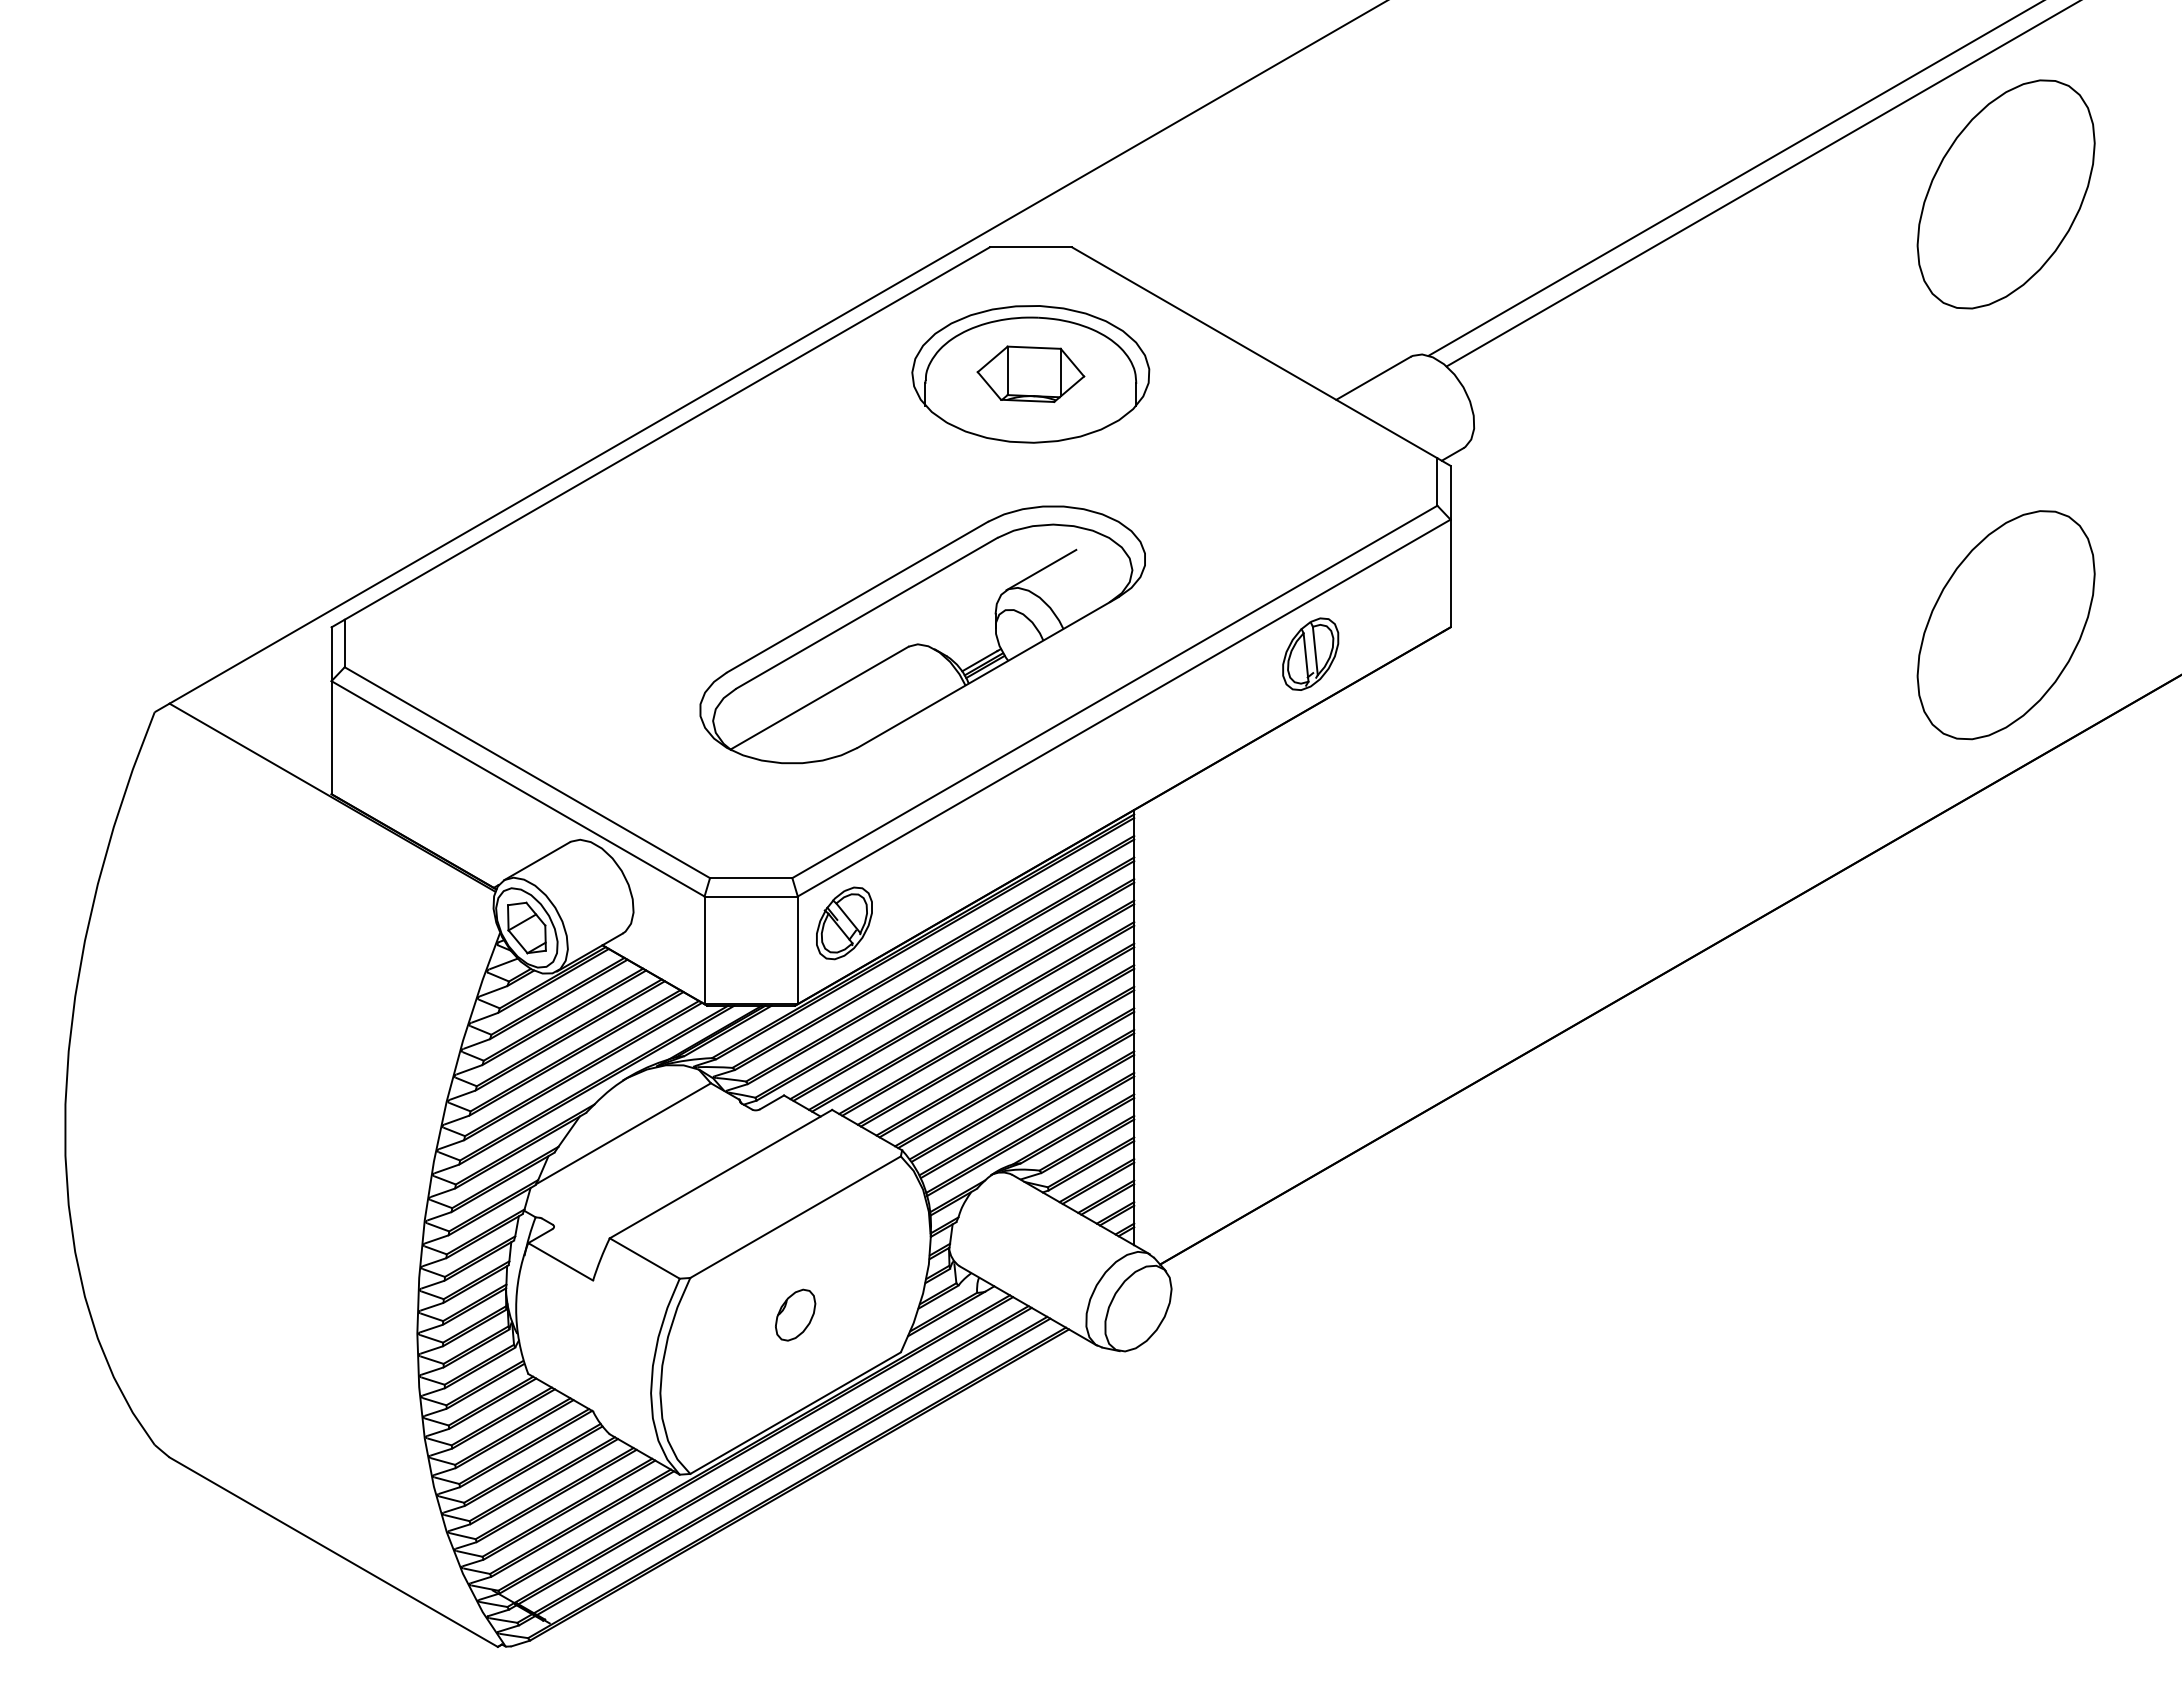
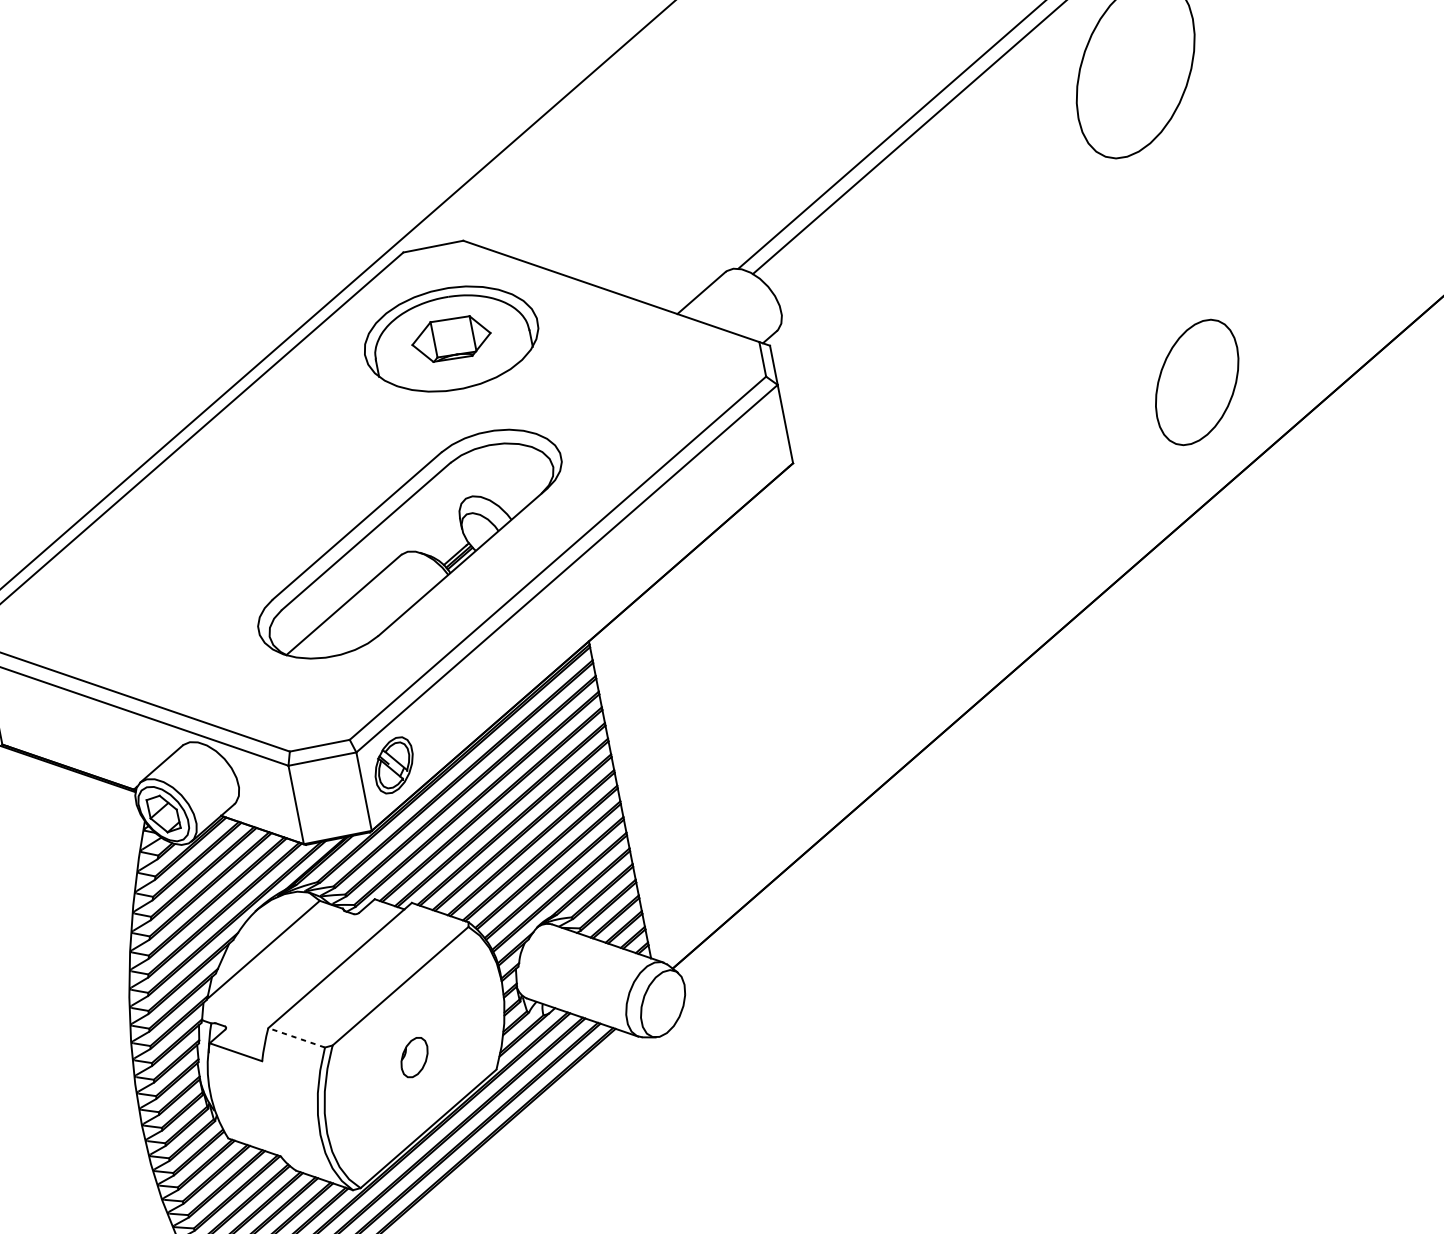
line: (1041, 569) -> (487, 479), removed
part: (2005, 625) -> (1196, 382), size x0.7
part: (1310, 653) -> (694, 502), removed
line: (644, 1258) -> (296, 1037), solid -> dashed

